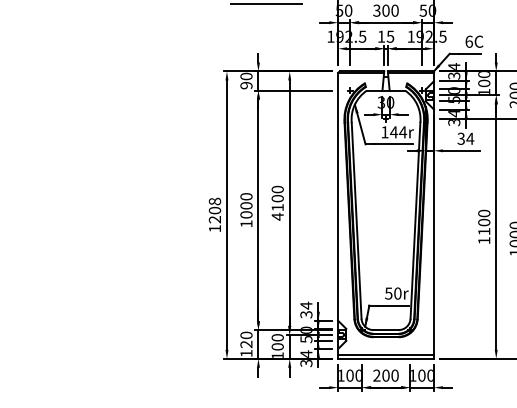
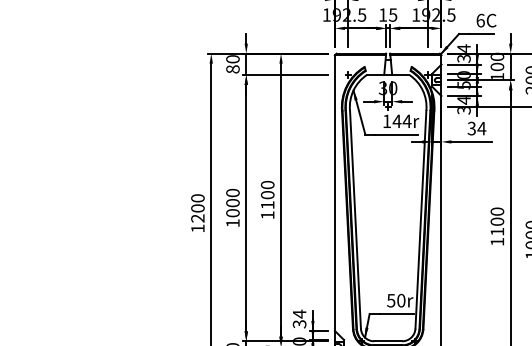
text: (246, 85) -> (232, 69), 90 -> 80
text: (214, 201) -> (197, 198), 1208 -> 1200
text: (277, 216) -> (267, 214), 4100 -> 1100

